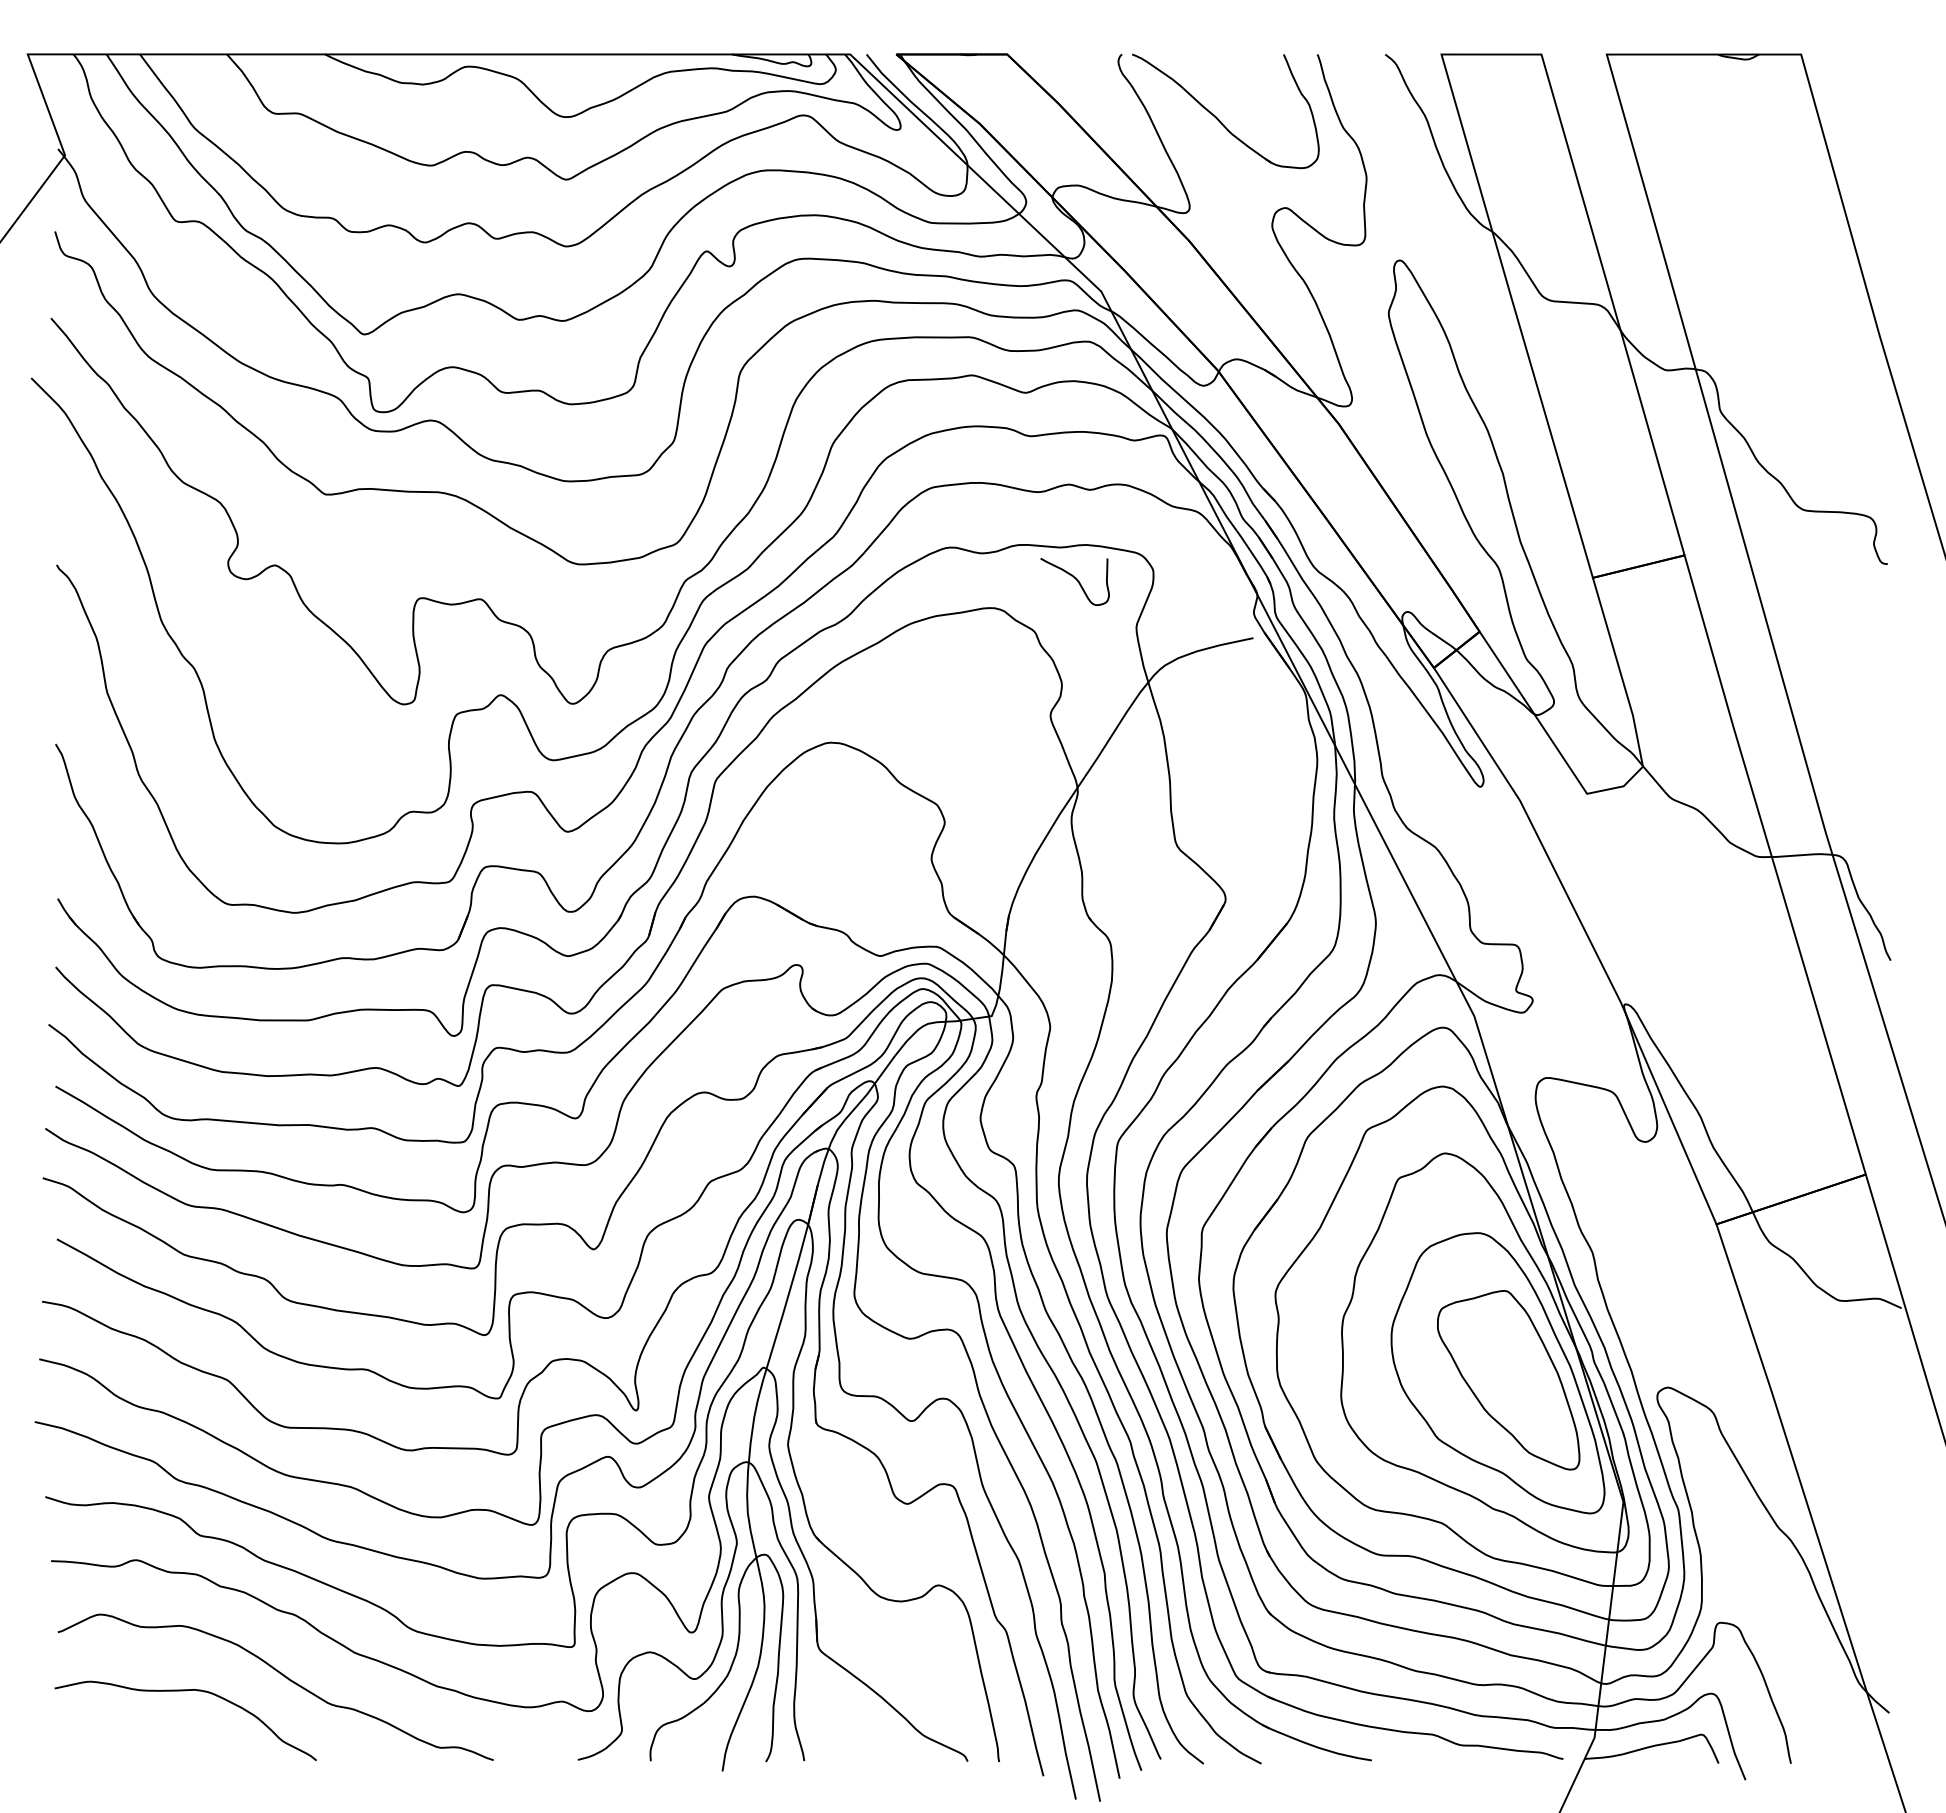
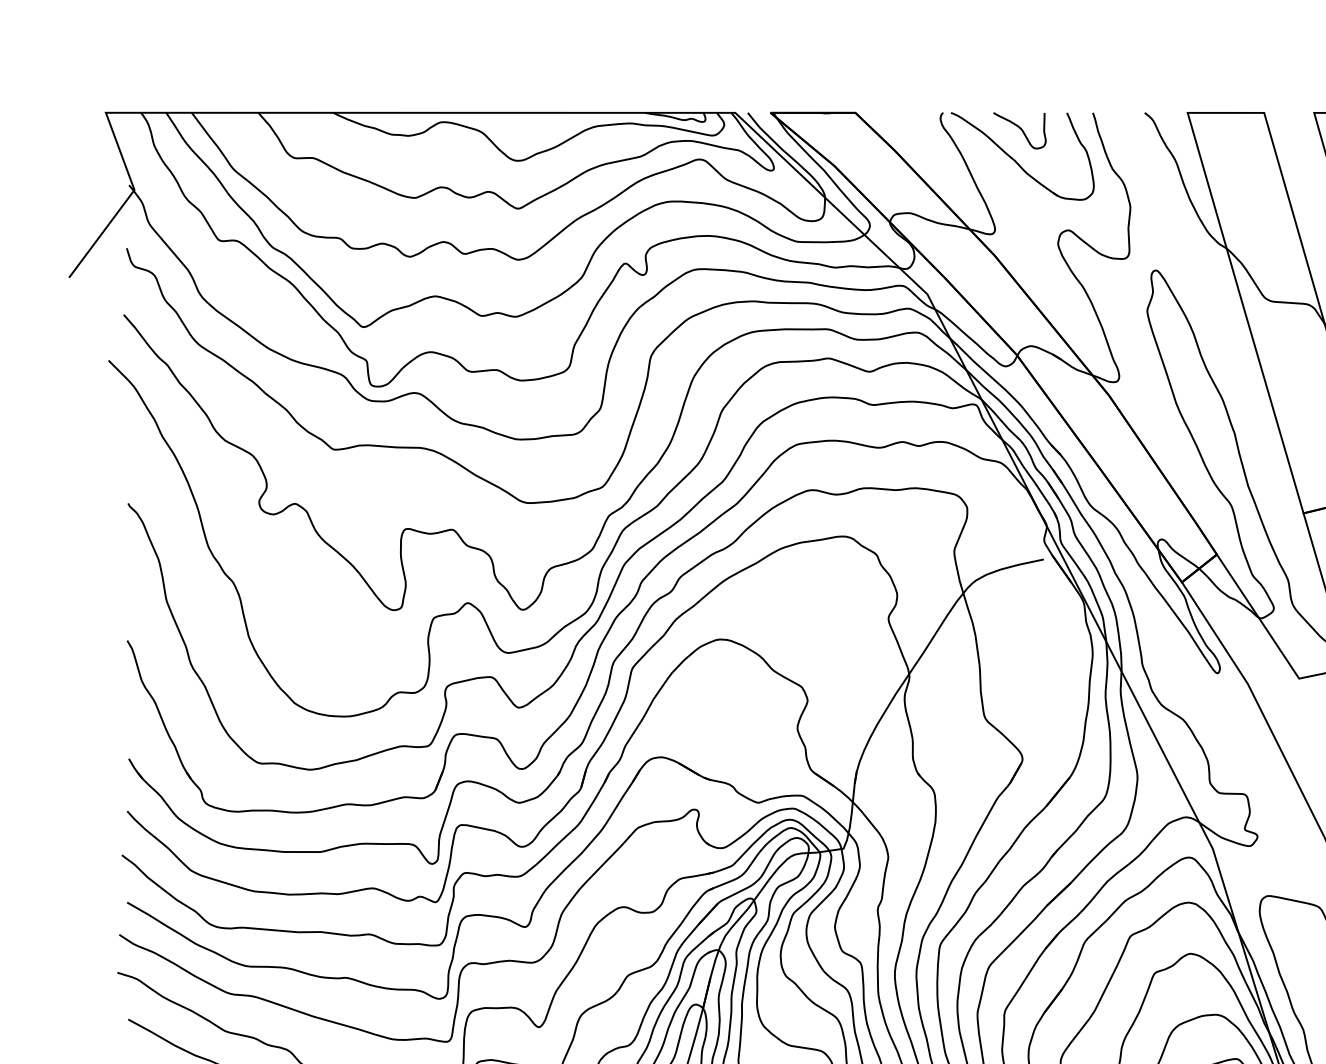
curve: (1075, 579) -> (1020, 128), moved

